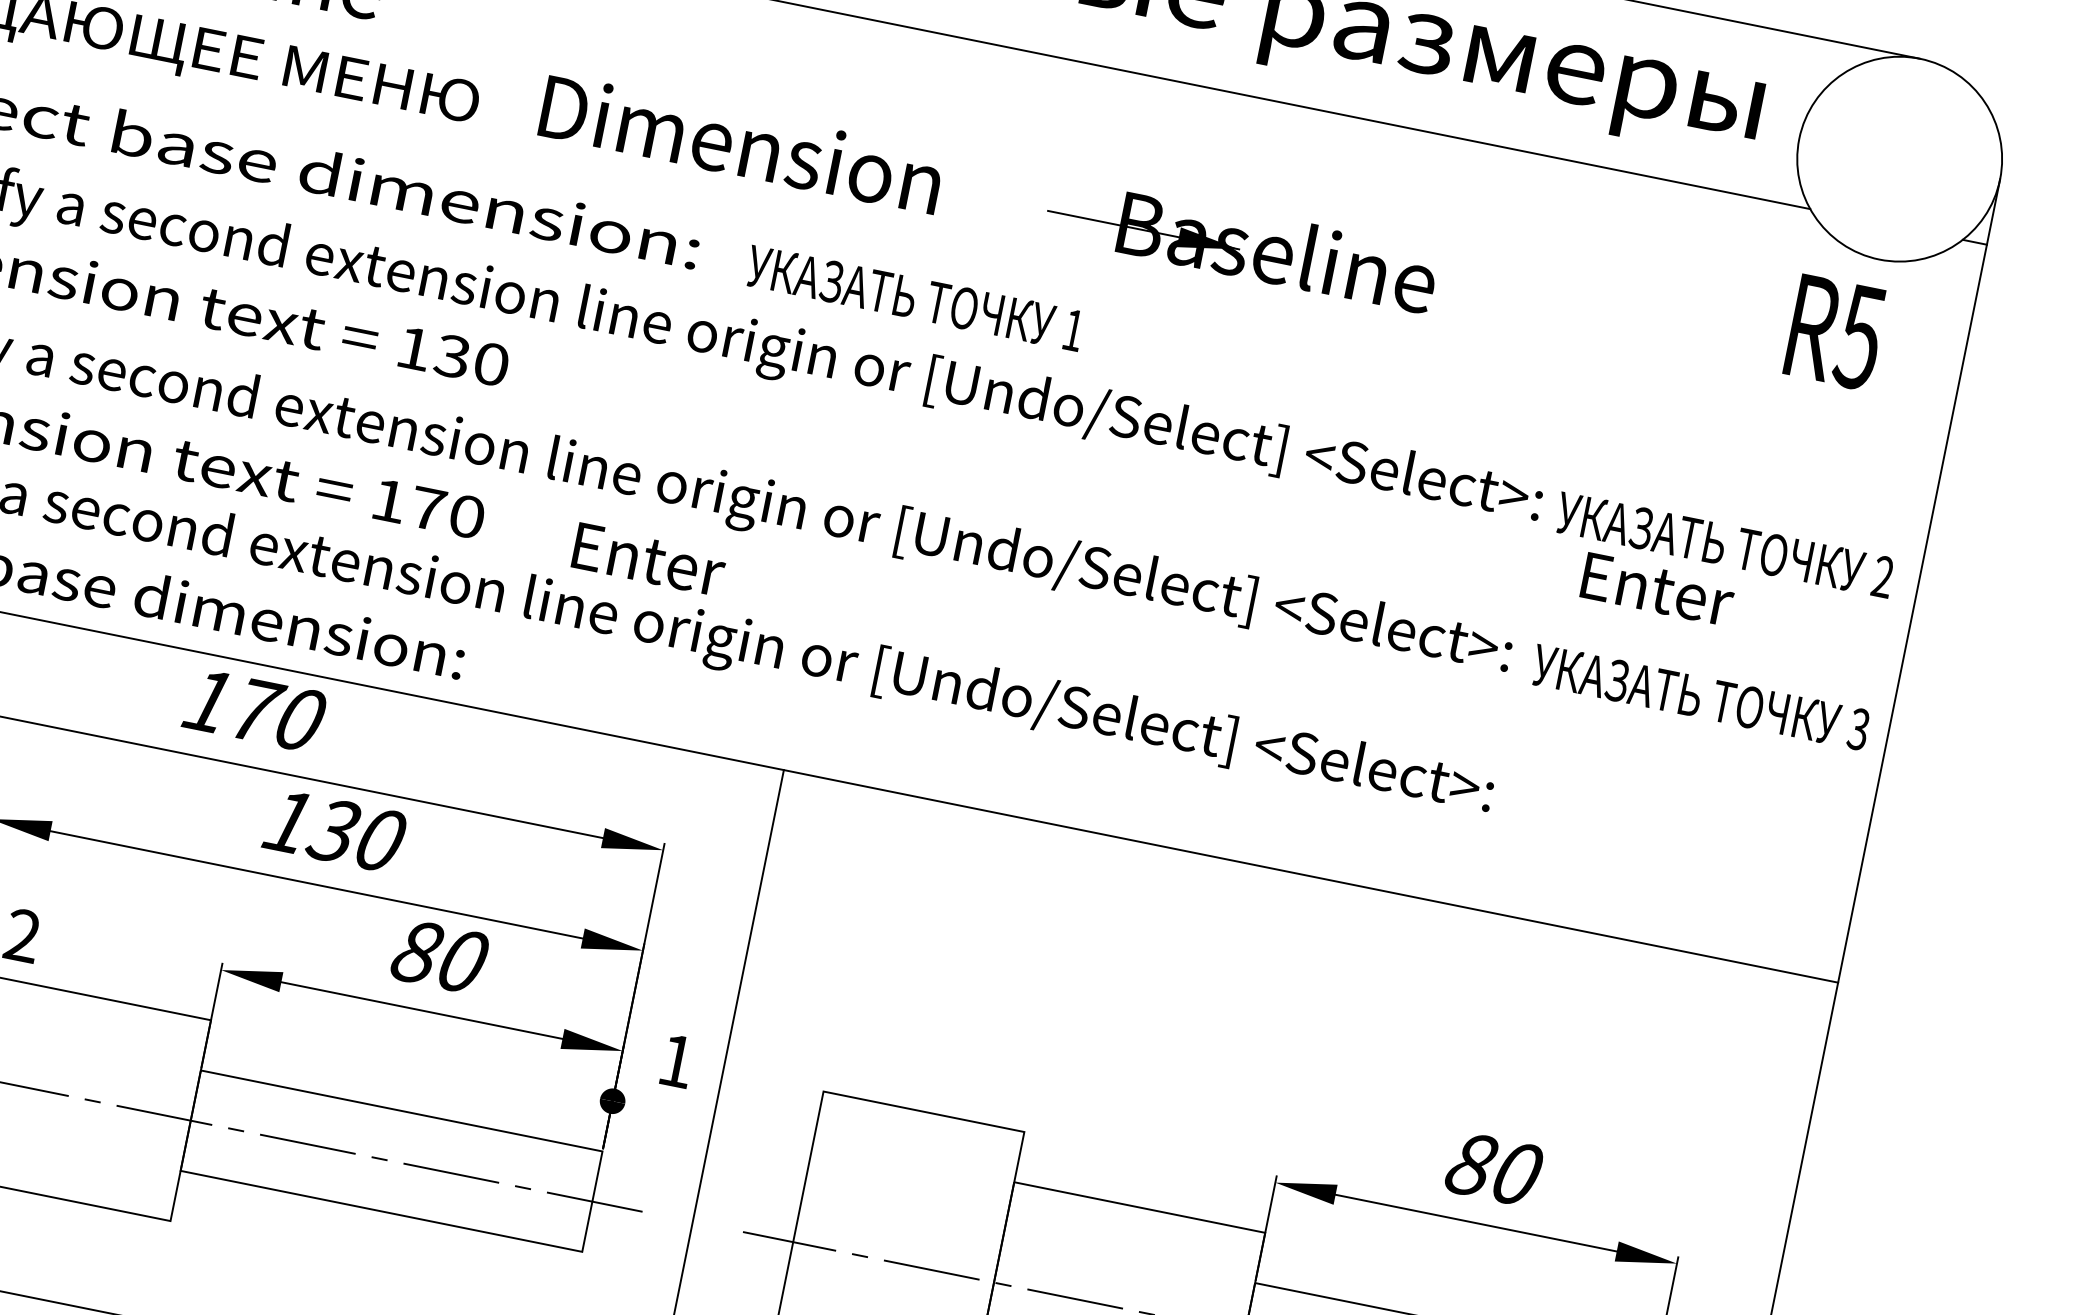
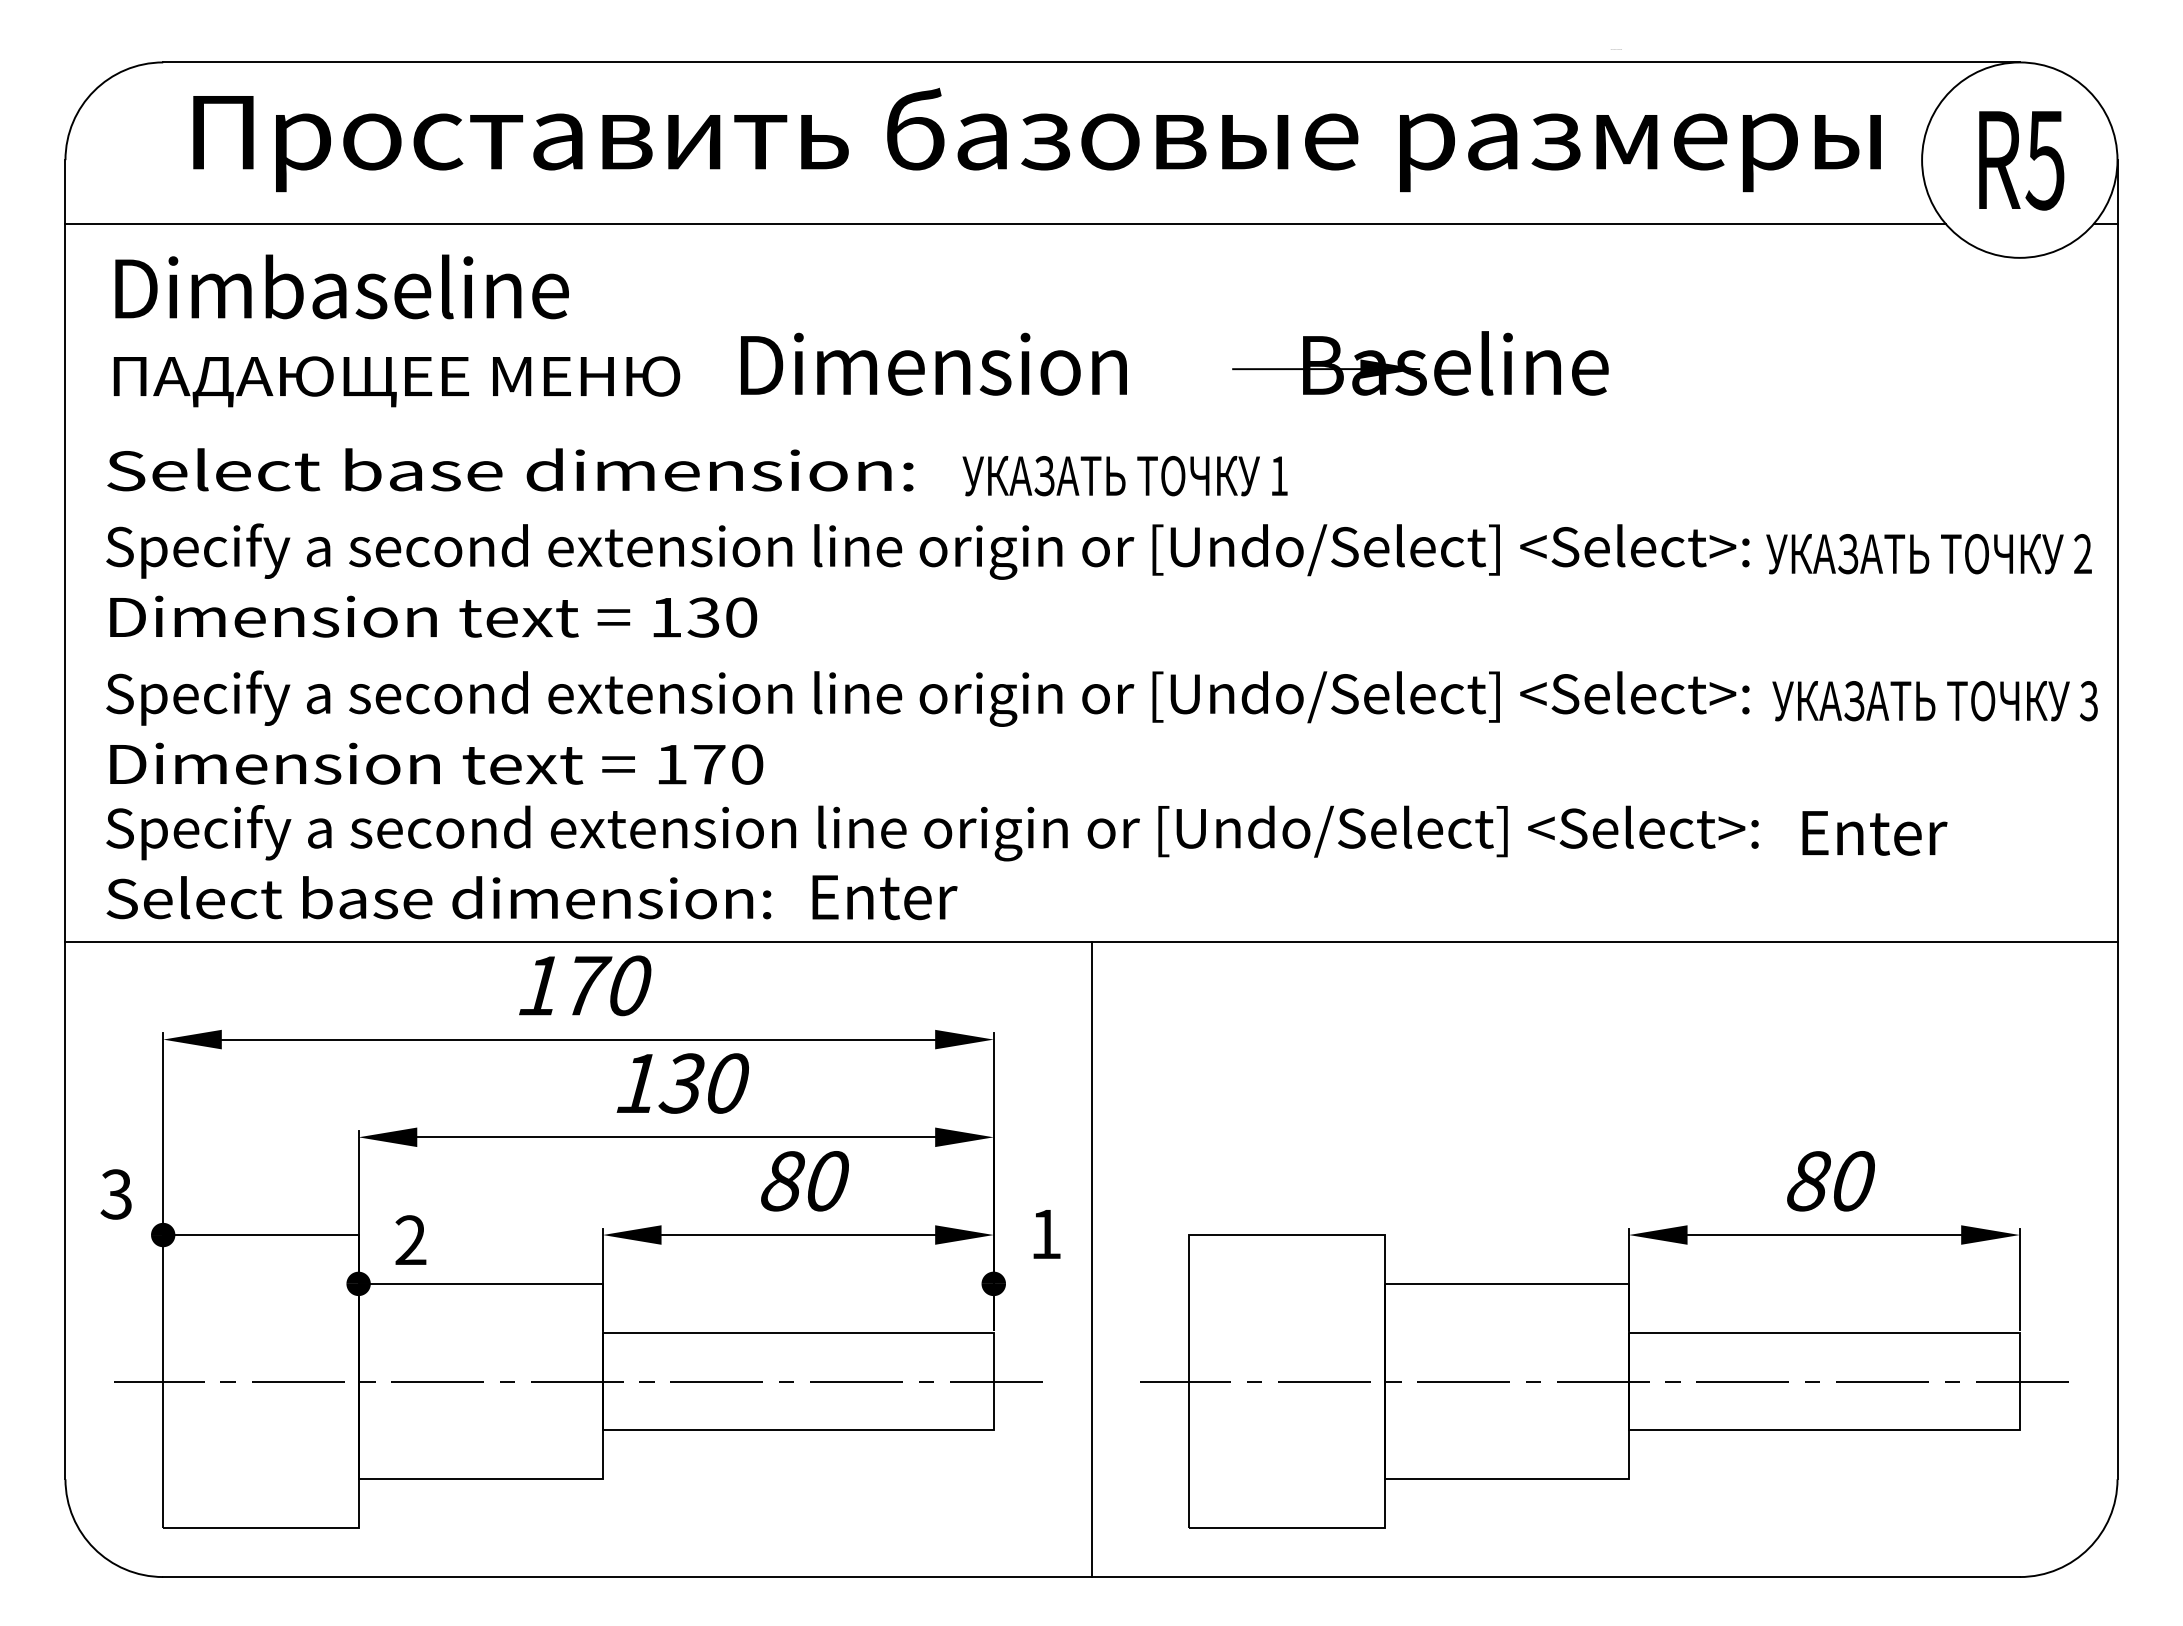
text: (1835, 332) -> (2021, 160), moved
text: (648, 559) -> (884, 897), moved
text: (1657, 589) -> (1874, 833), moved

